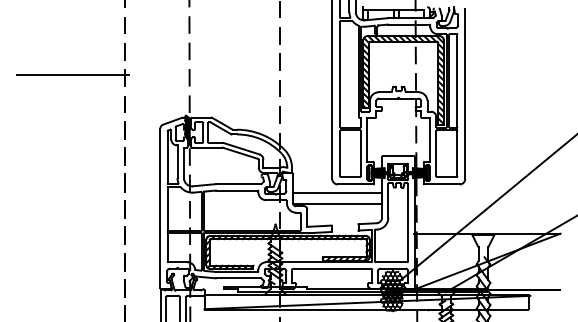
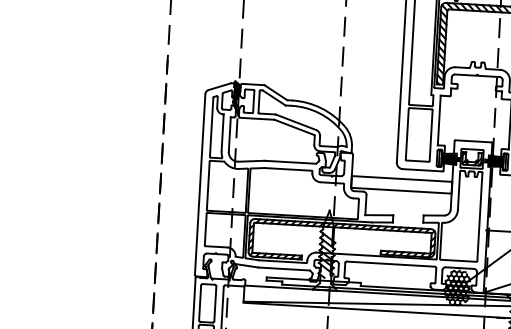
line: (72, 74) -> (109, 27), removed
hatch: (391, 299) -> (456, 302), removed

